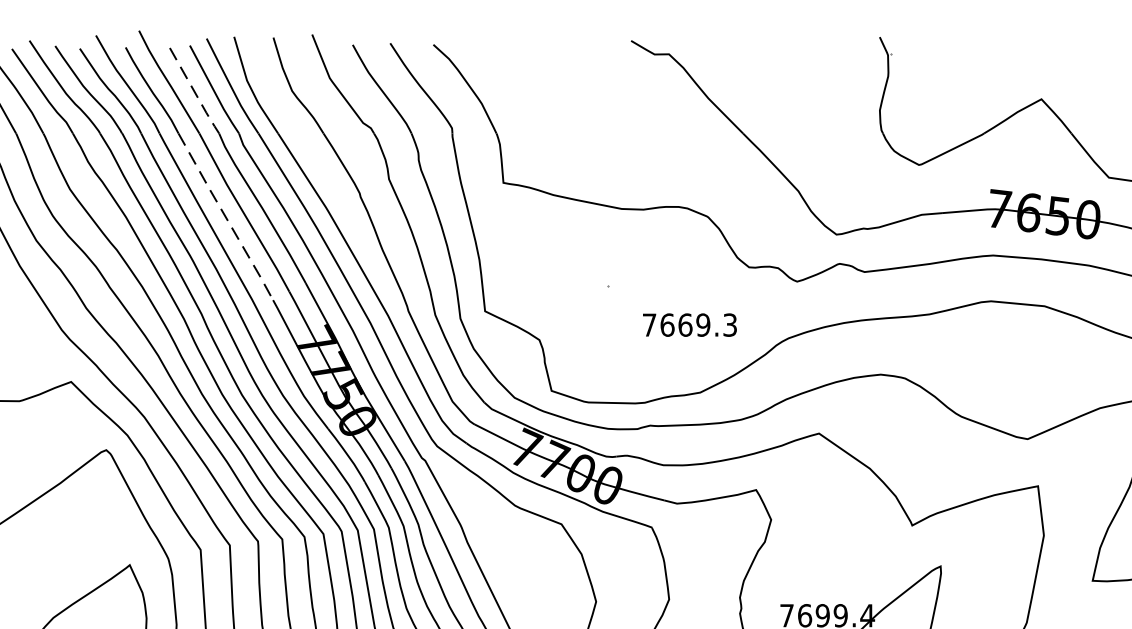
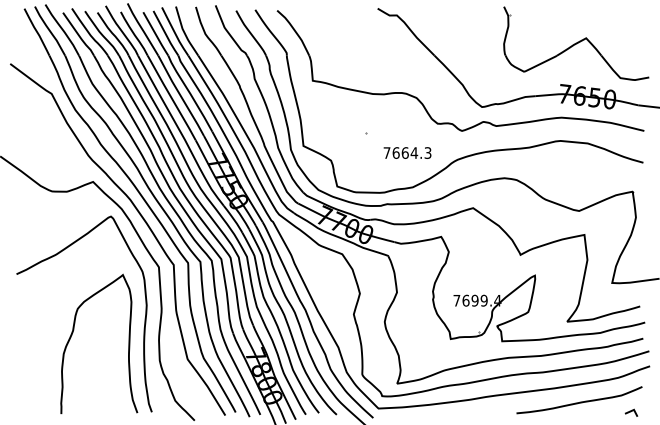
line: (195, 93) -> (156, 35), dashed -> solid
line: (227, 217) -> (172, 98), dashed -> solid
text: (703, 324) -> (414, 152), 7669.3 -> 7664.3

